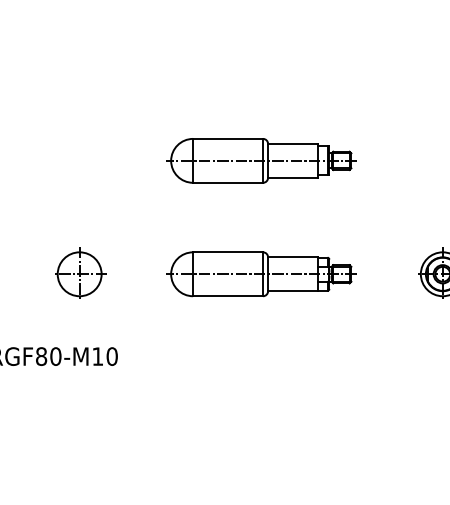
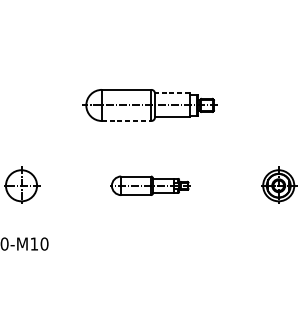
line: (292, 143) -> (172, 93), solid -> dashed
line: (228, 182) -> (126, 120), solid -> dashed
part: (261, 274) -> (150, 185), size x0.6

